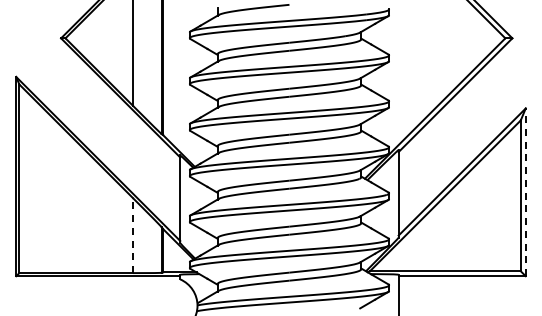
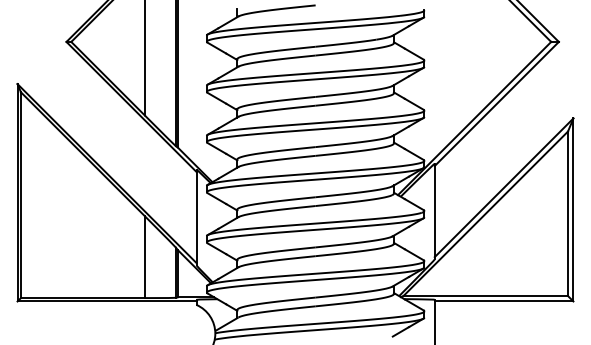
line: (525, 192) -> (573, 210), dashed -> solid
line: (132, 235) -> (144, 257), dashed -> solid

